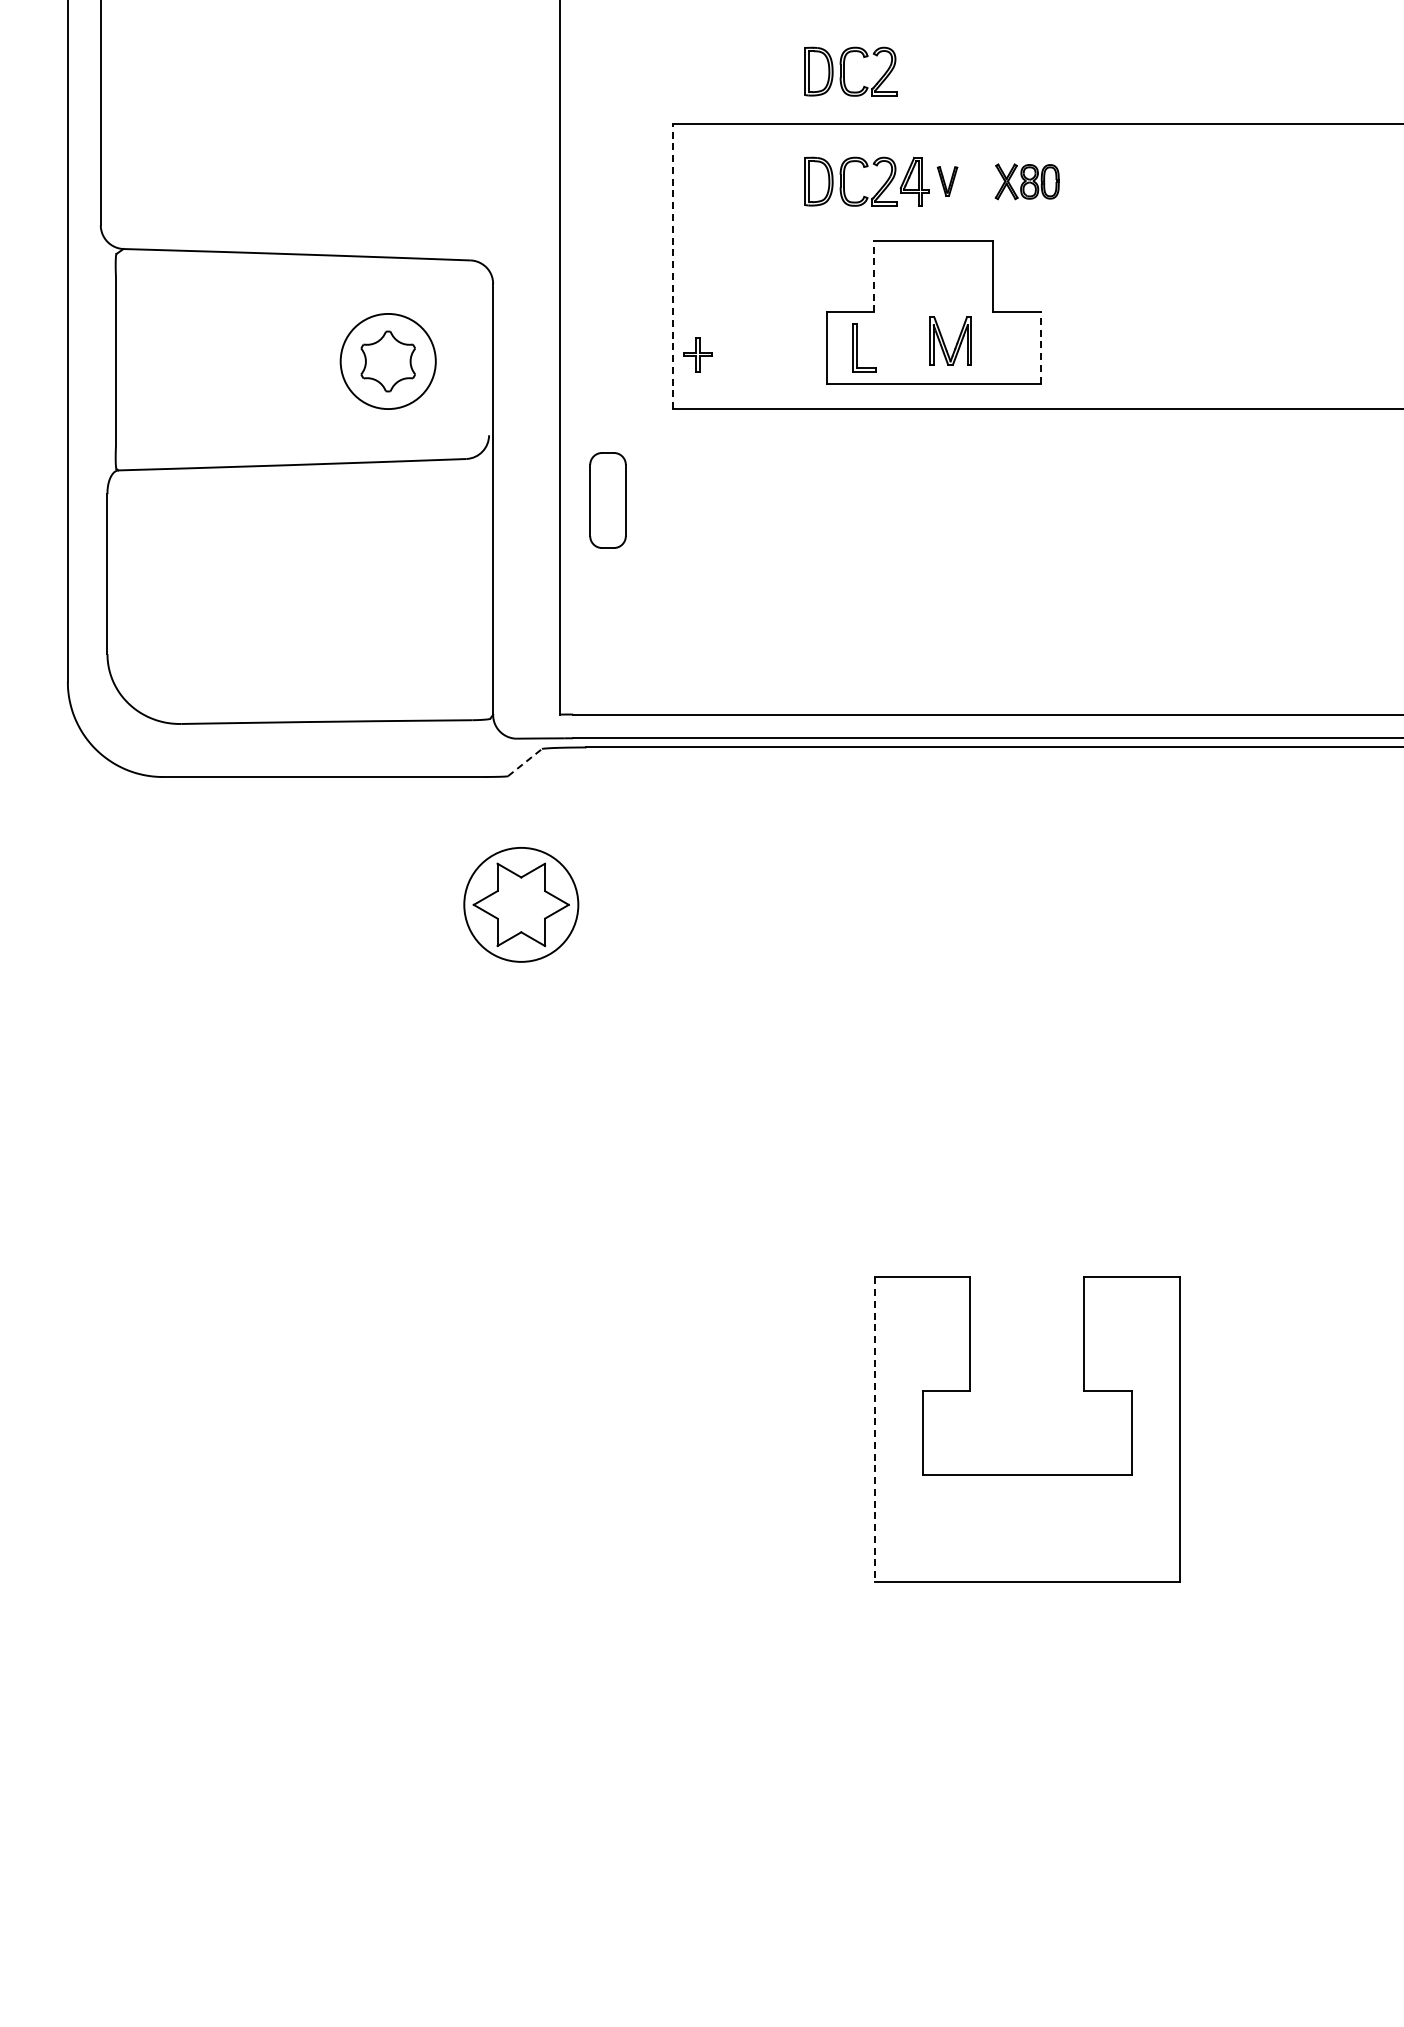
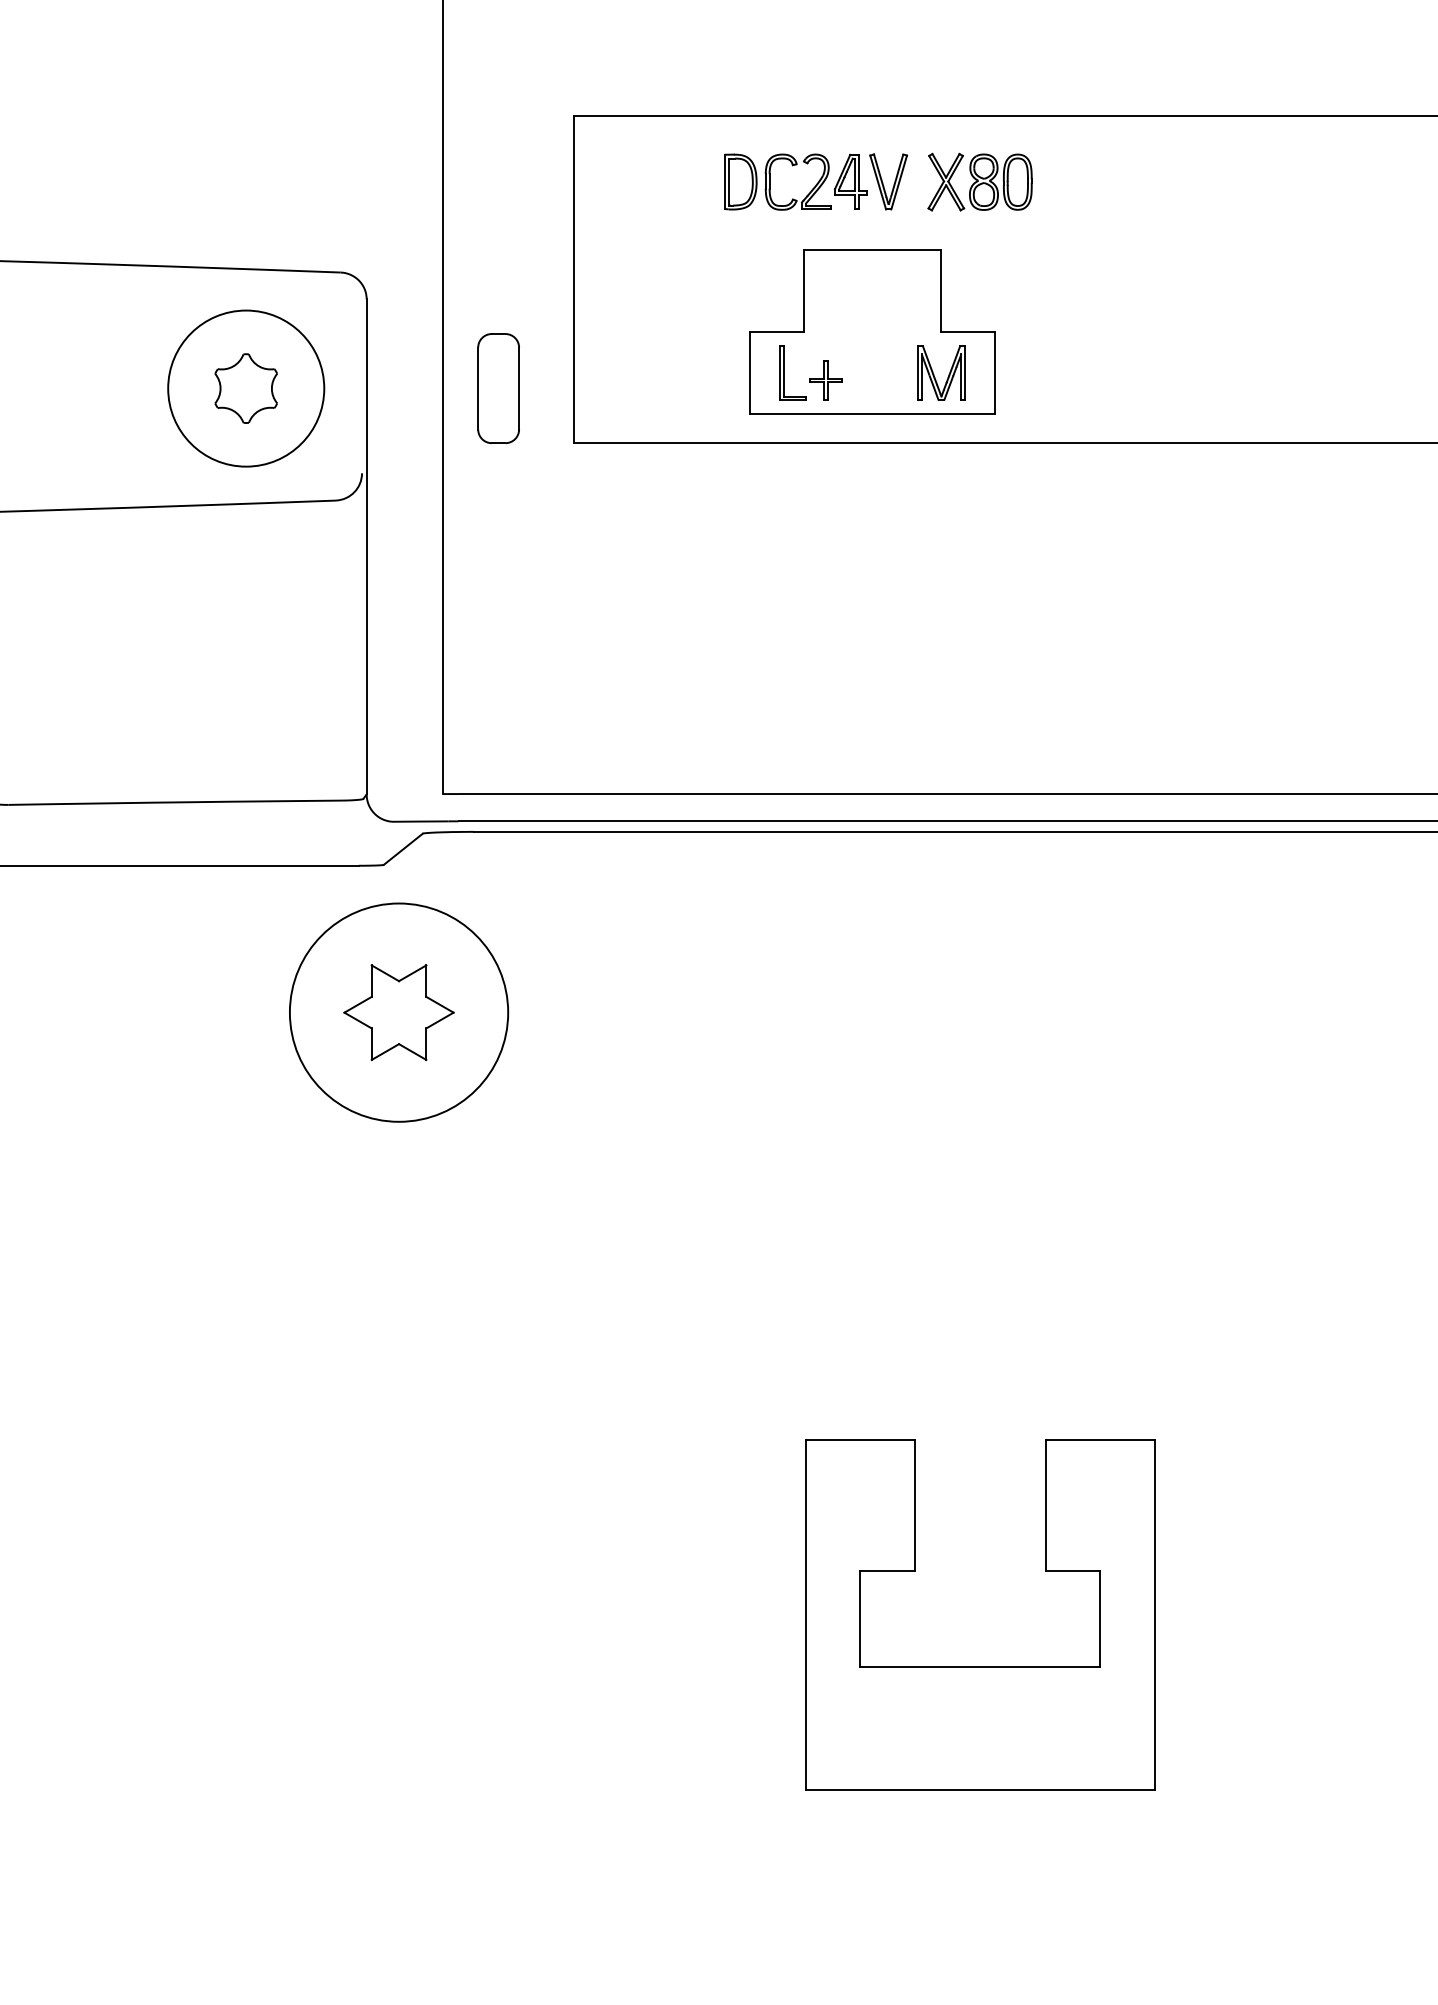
part: (850, 71) -> (777, 55), removed
part: (947, 181) -> (888, 181), size x1.67
part: (1027, 181) -> (980, 181), size x1.43
line: (673, 266) -> (573, 279), dashed -> solid
line: (874, 276) -> (804, 290), dashed -> solid
part: (944, 341) -> (934, 373), moved
line: (1040, 348) -> (995, 373), dashed -> solid
part: (697, 354) -> (825, 380), moved
circle: (388, 361) -> (246, 388), size x1.43
part: (607, 500) -> (498, 388), moved
line: (525, 762) -> (403, 849), dashed -> solid
circle: (521, 904) -> (399, 1012), size x1.67
line: (875, 1429) -> (805, 1615), dashed -> solid

